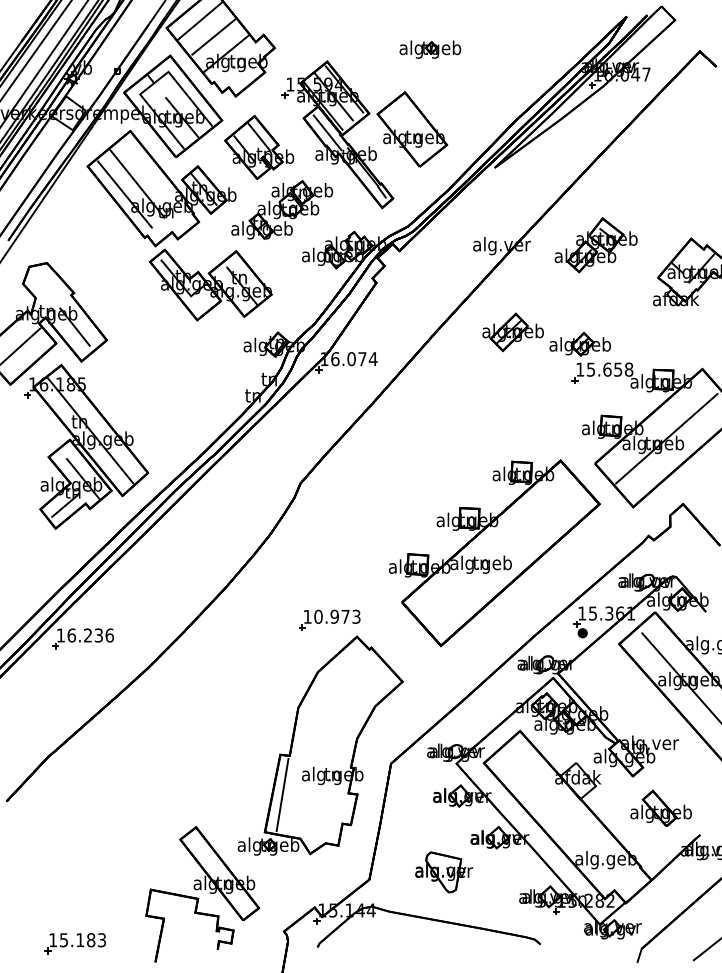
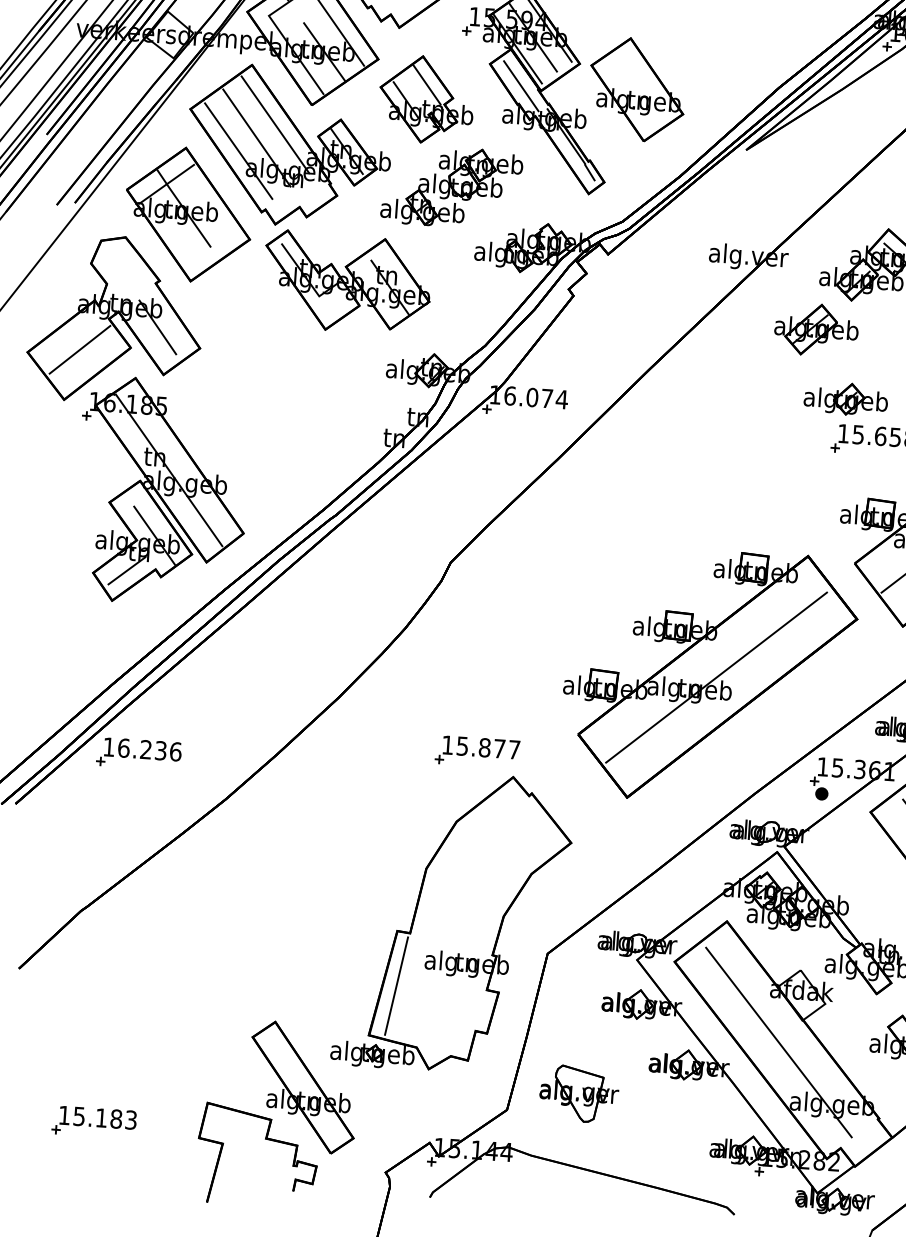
line: (150, 173) -> (275, 124), added
part: (91, 243) -> (188, 214), added
part: (512, 332) -> (815, 330), moved
line: (499, 553) -> (715, 677), added
text: (337, 616) -> (488, 747), 10.973 -> 15.877
line: (564, 816) -> (779, 1042), added
part: (444, 872) -> (579, 1094), moved
part: (74, 943) -> (93, 1122), moved

